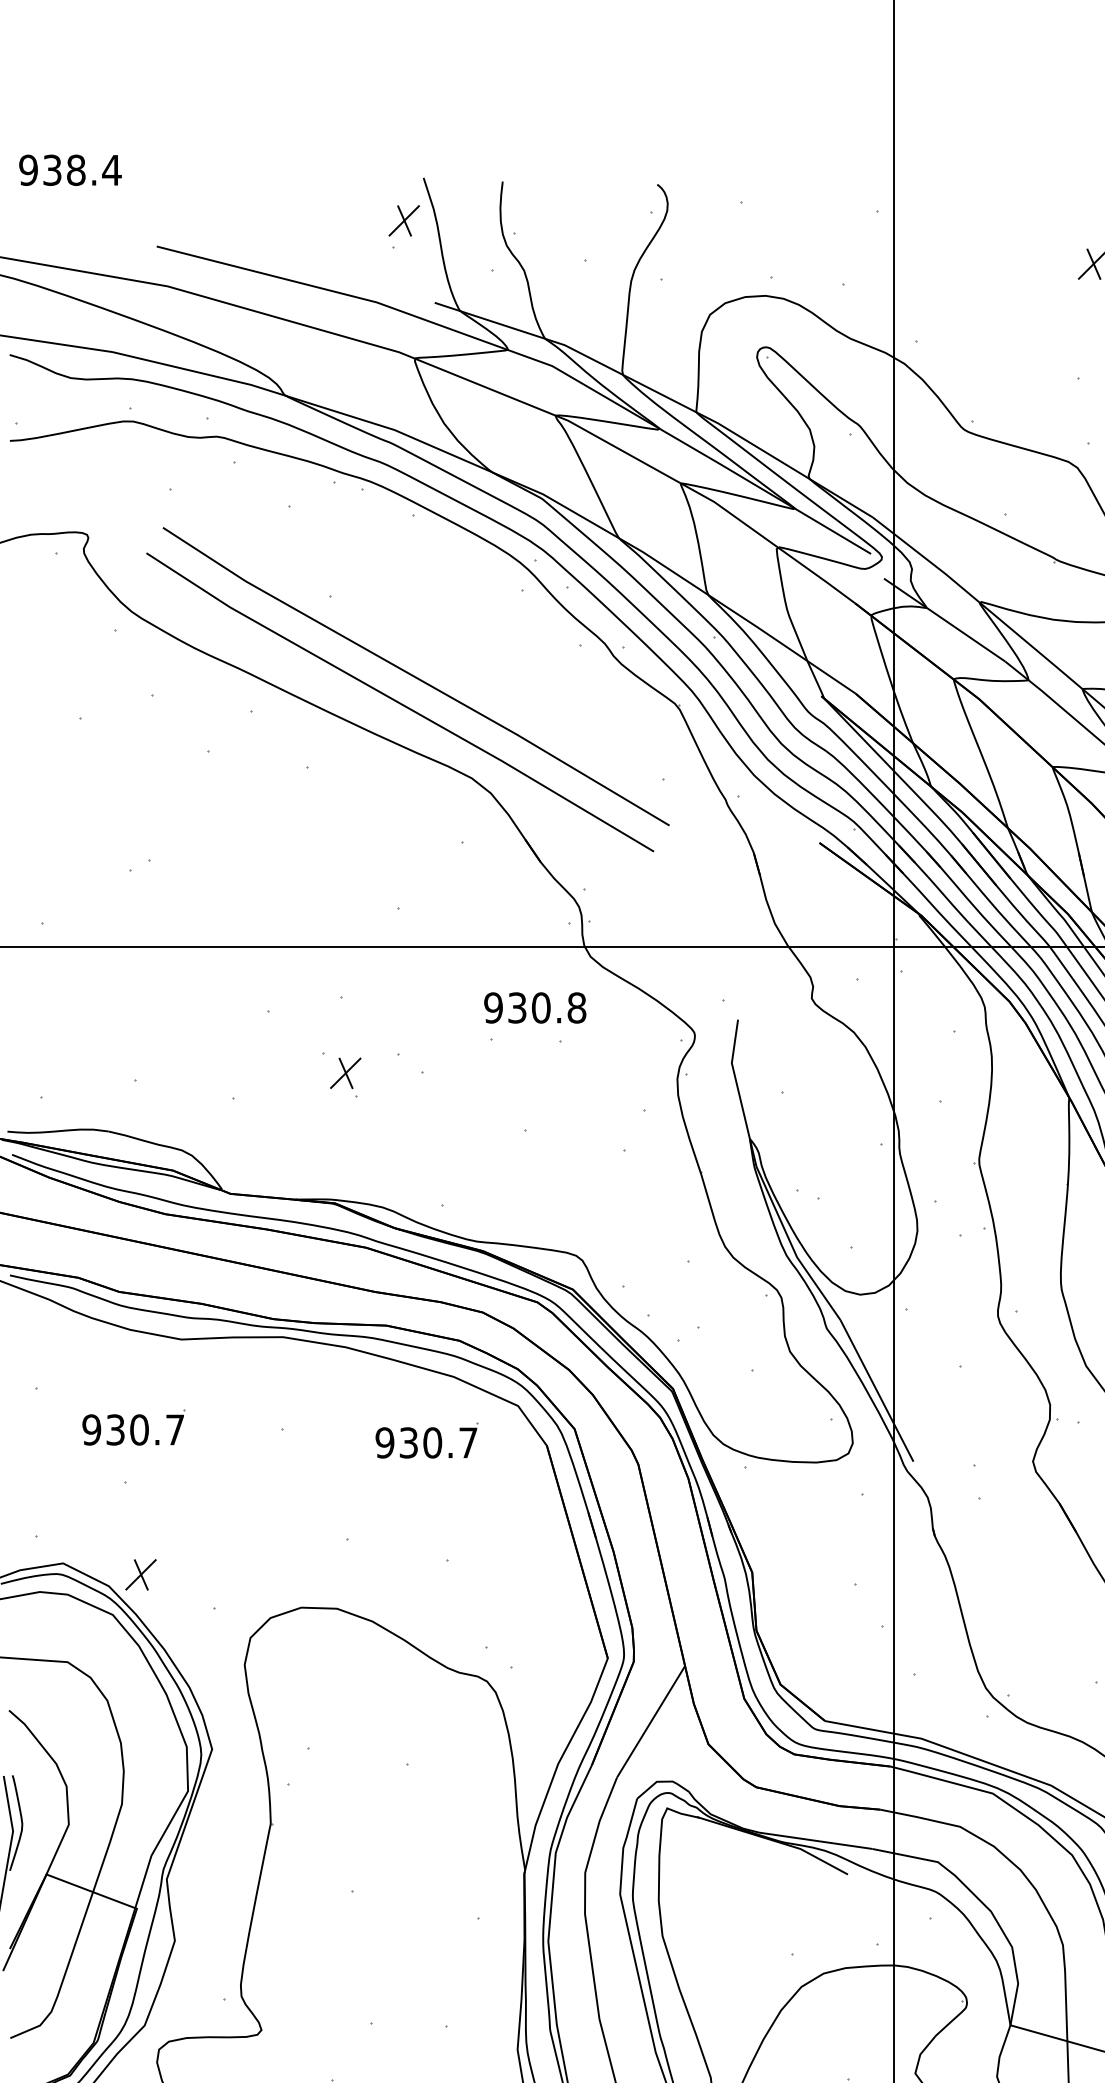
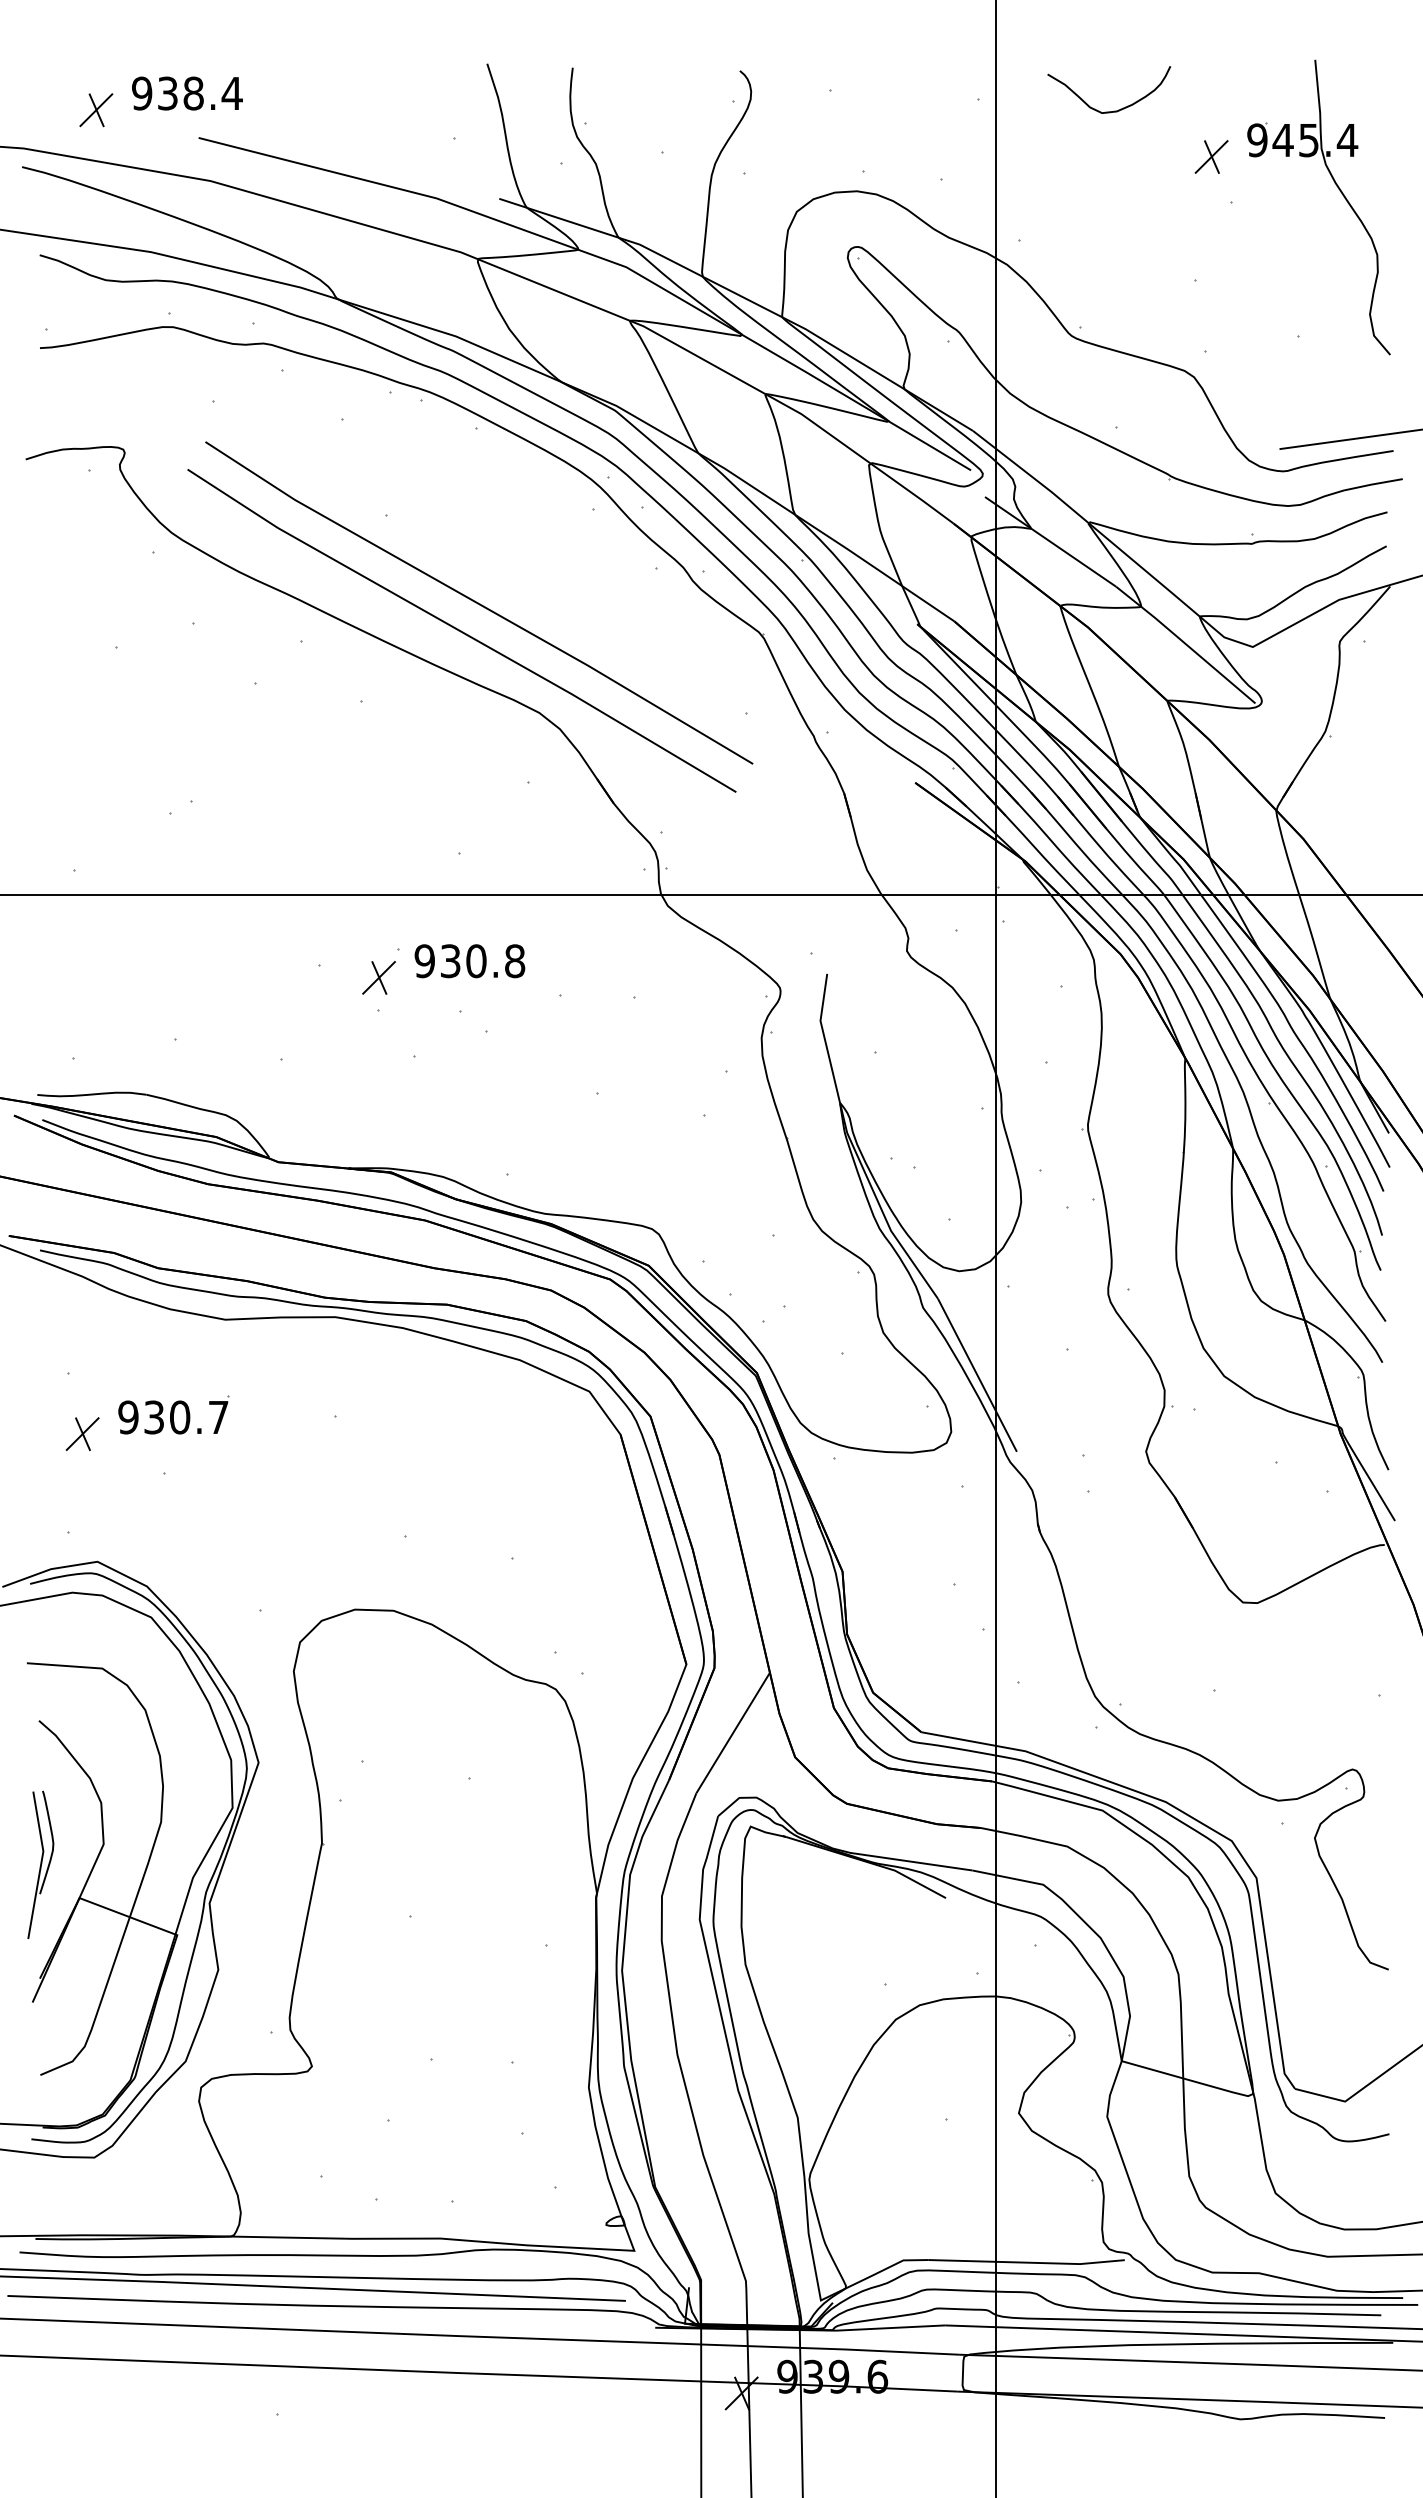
text: (70, 170) -> (187, 93), moved
part: (404, 221) -> (96, 110), moved
curve: (1003, 221) -> (1114, 110), added
text: (534, 1008) -> (469, 961), moved
part: (345, 1072) -> (378, 977), moved
part: (426, 1440) -> (490, 1428), removed
part: (140, 1575) -> (82, 1434), moved

